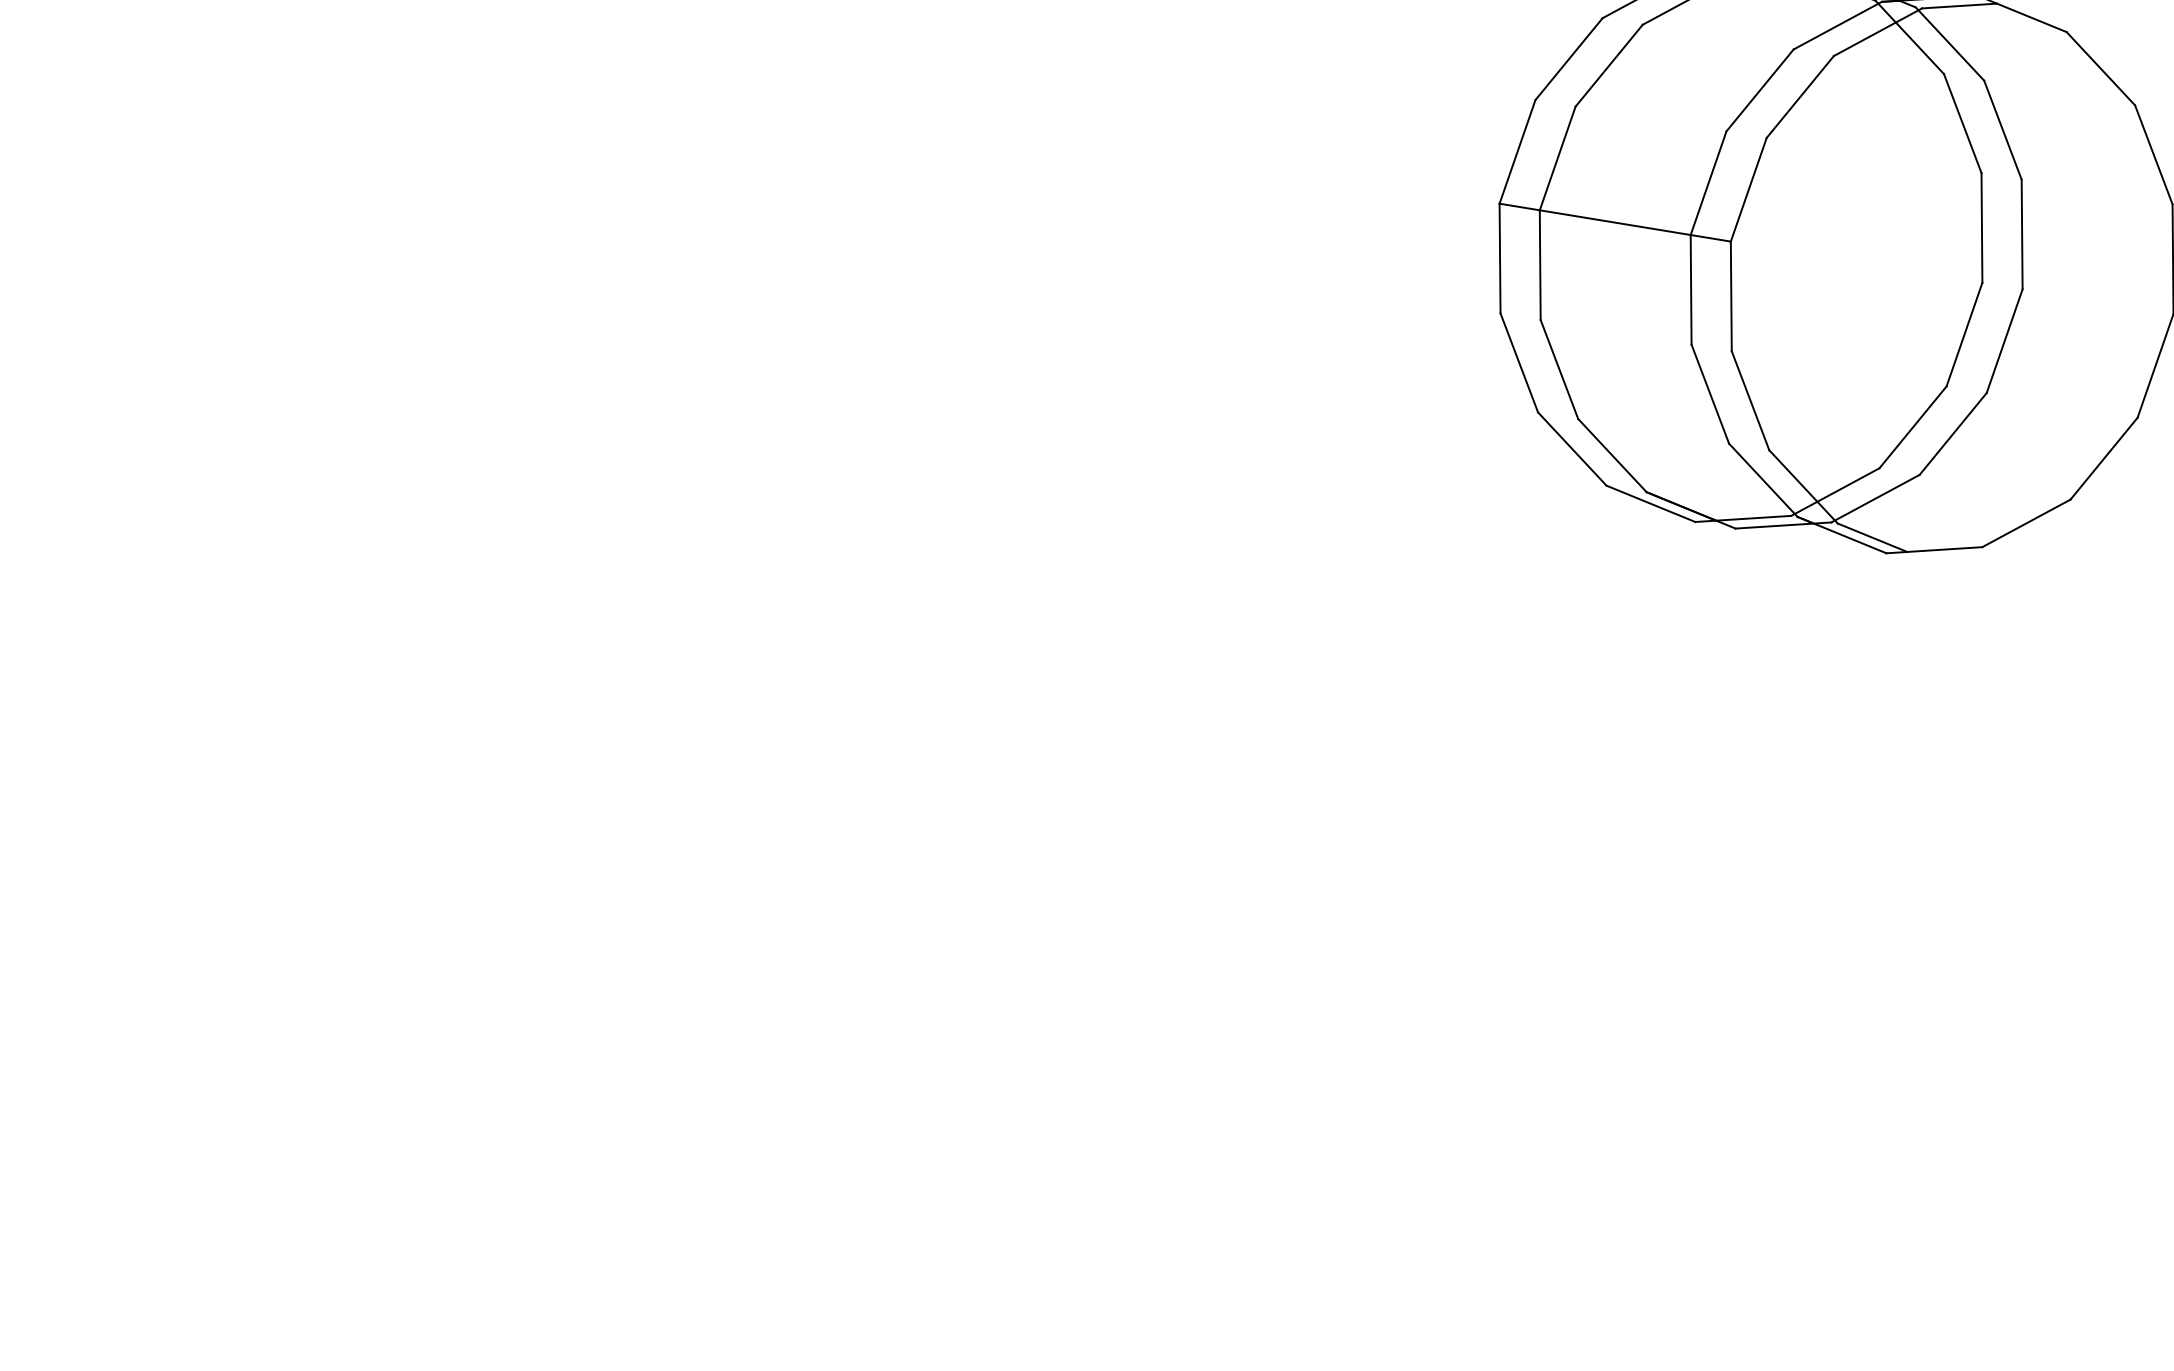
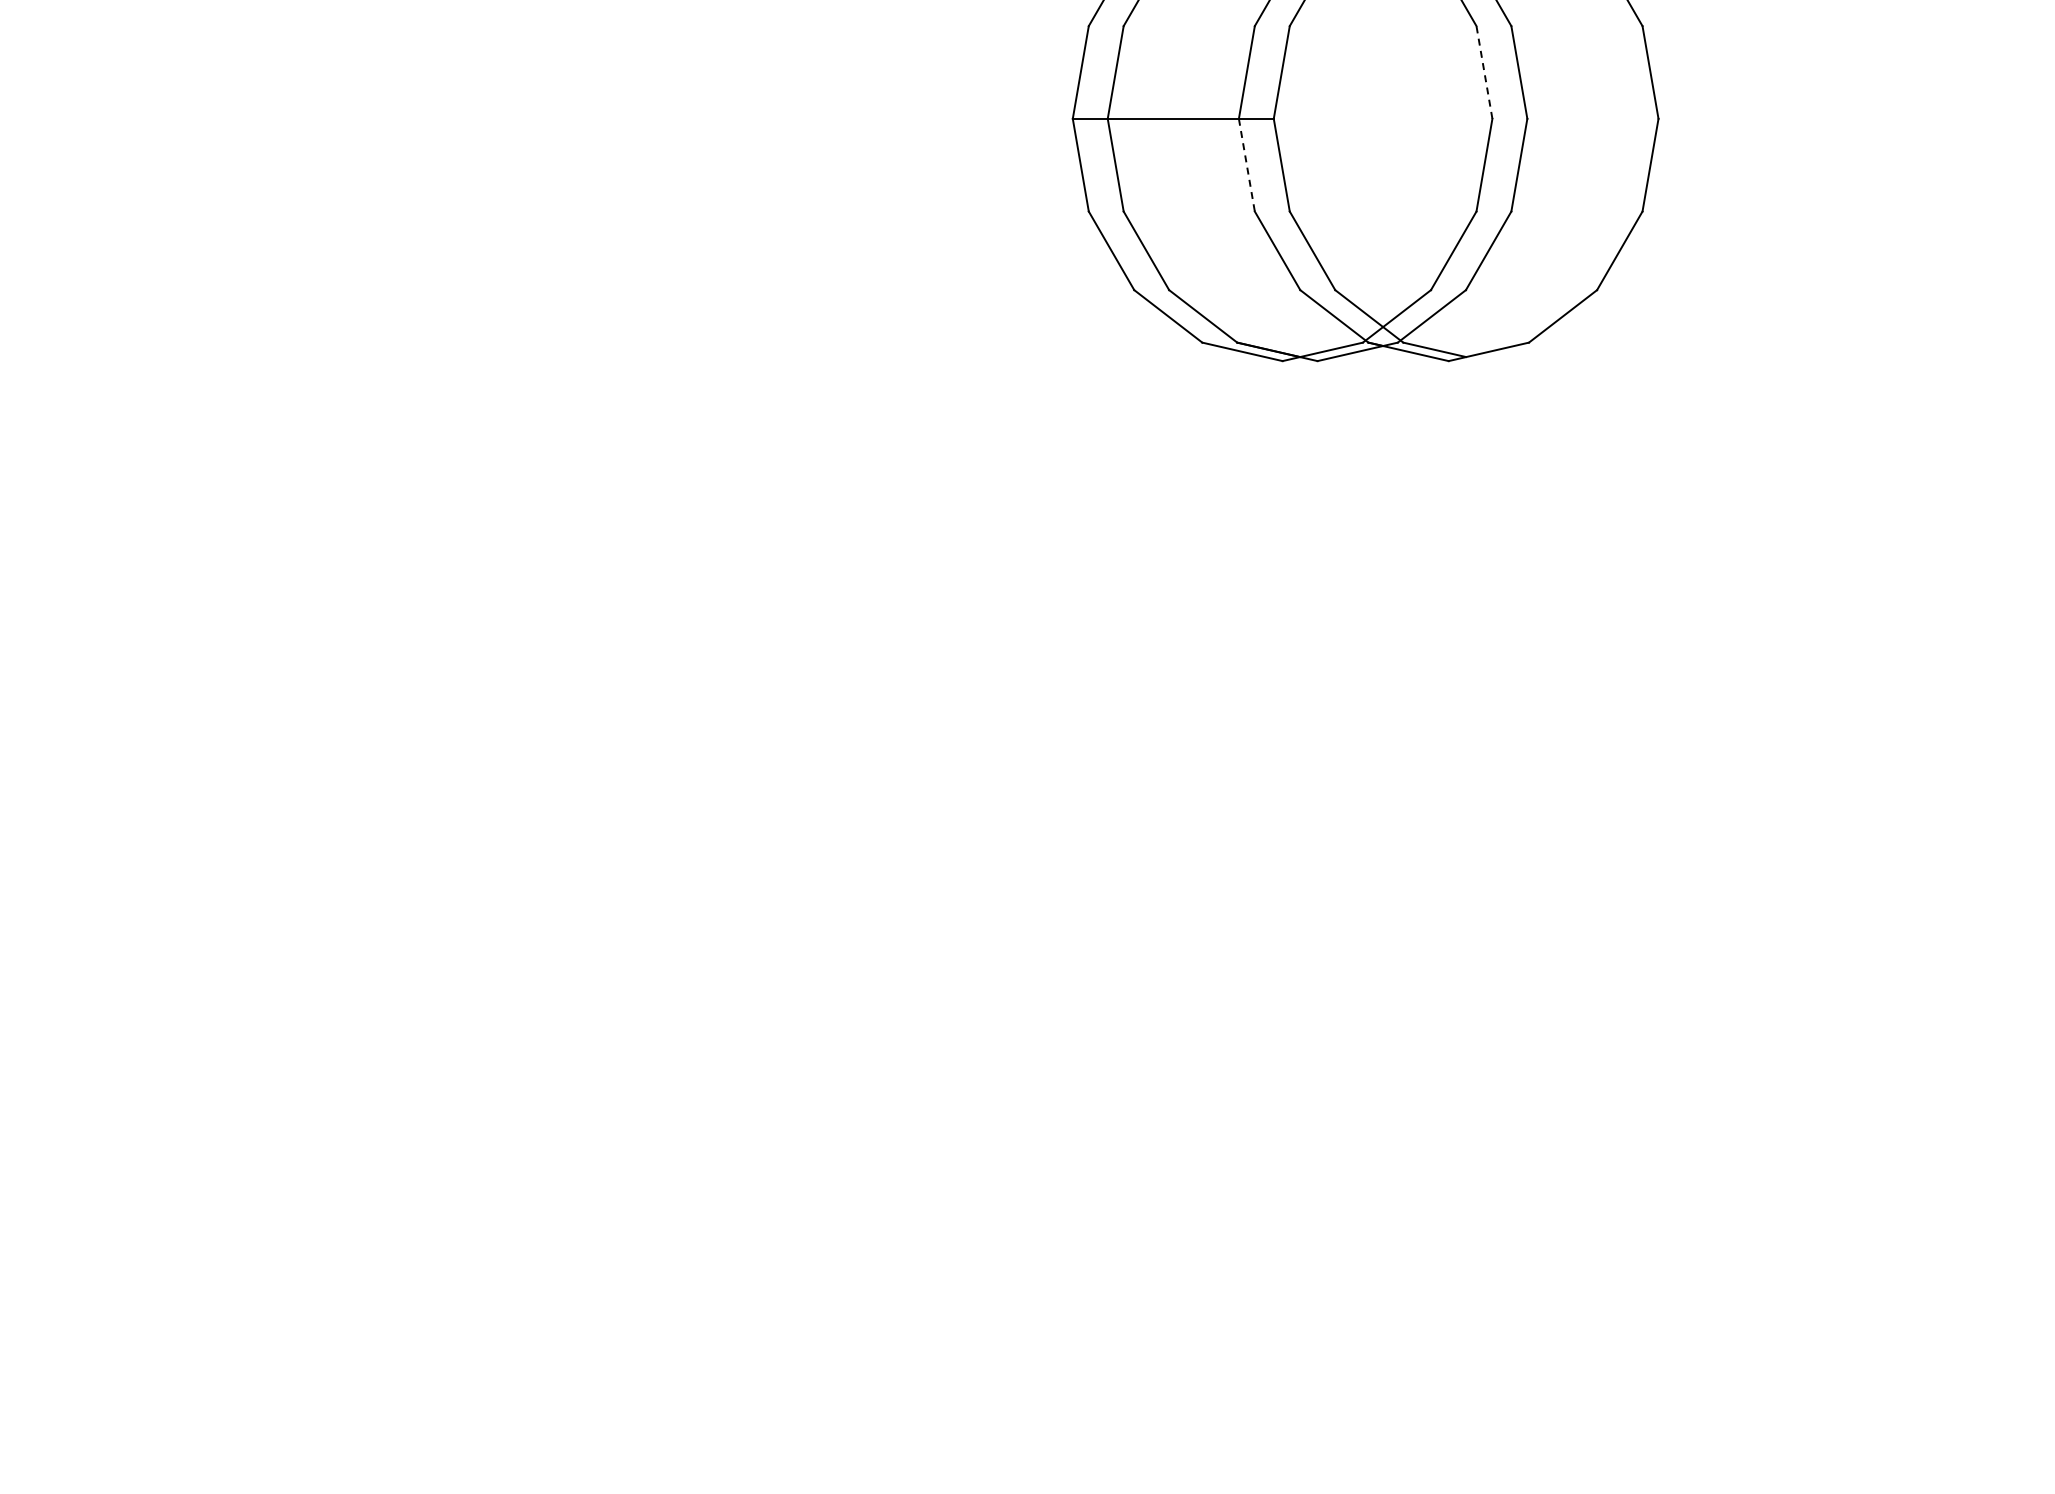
line: (1982, 226) -> (1484, 71), solid -> dashed
line: (1690, 290) -> (1246, 165), solid -> dashed

